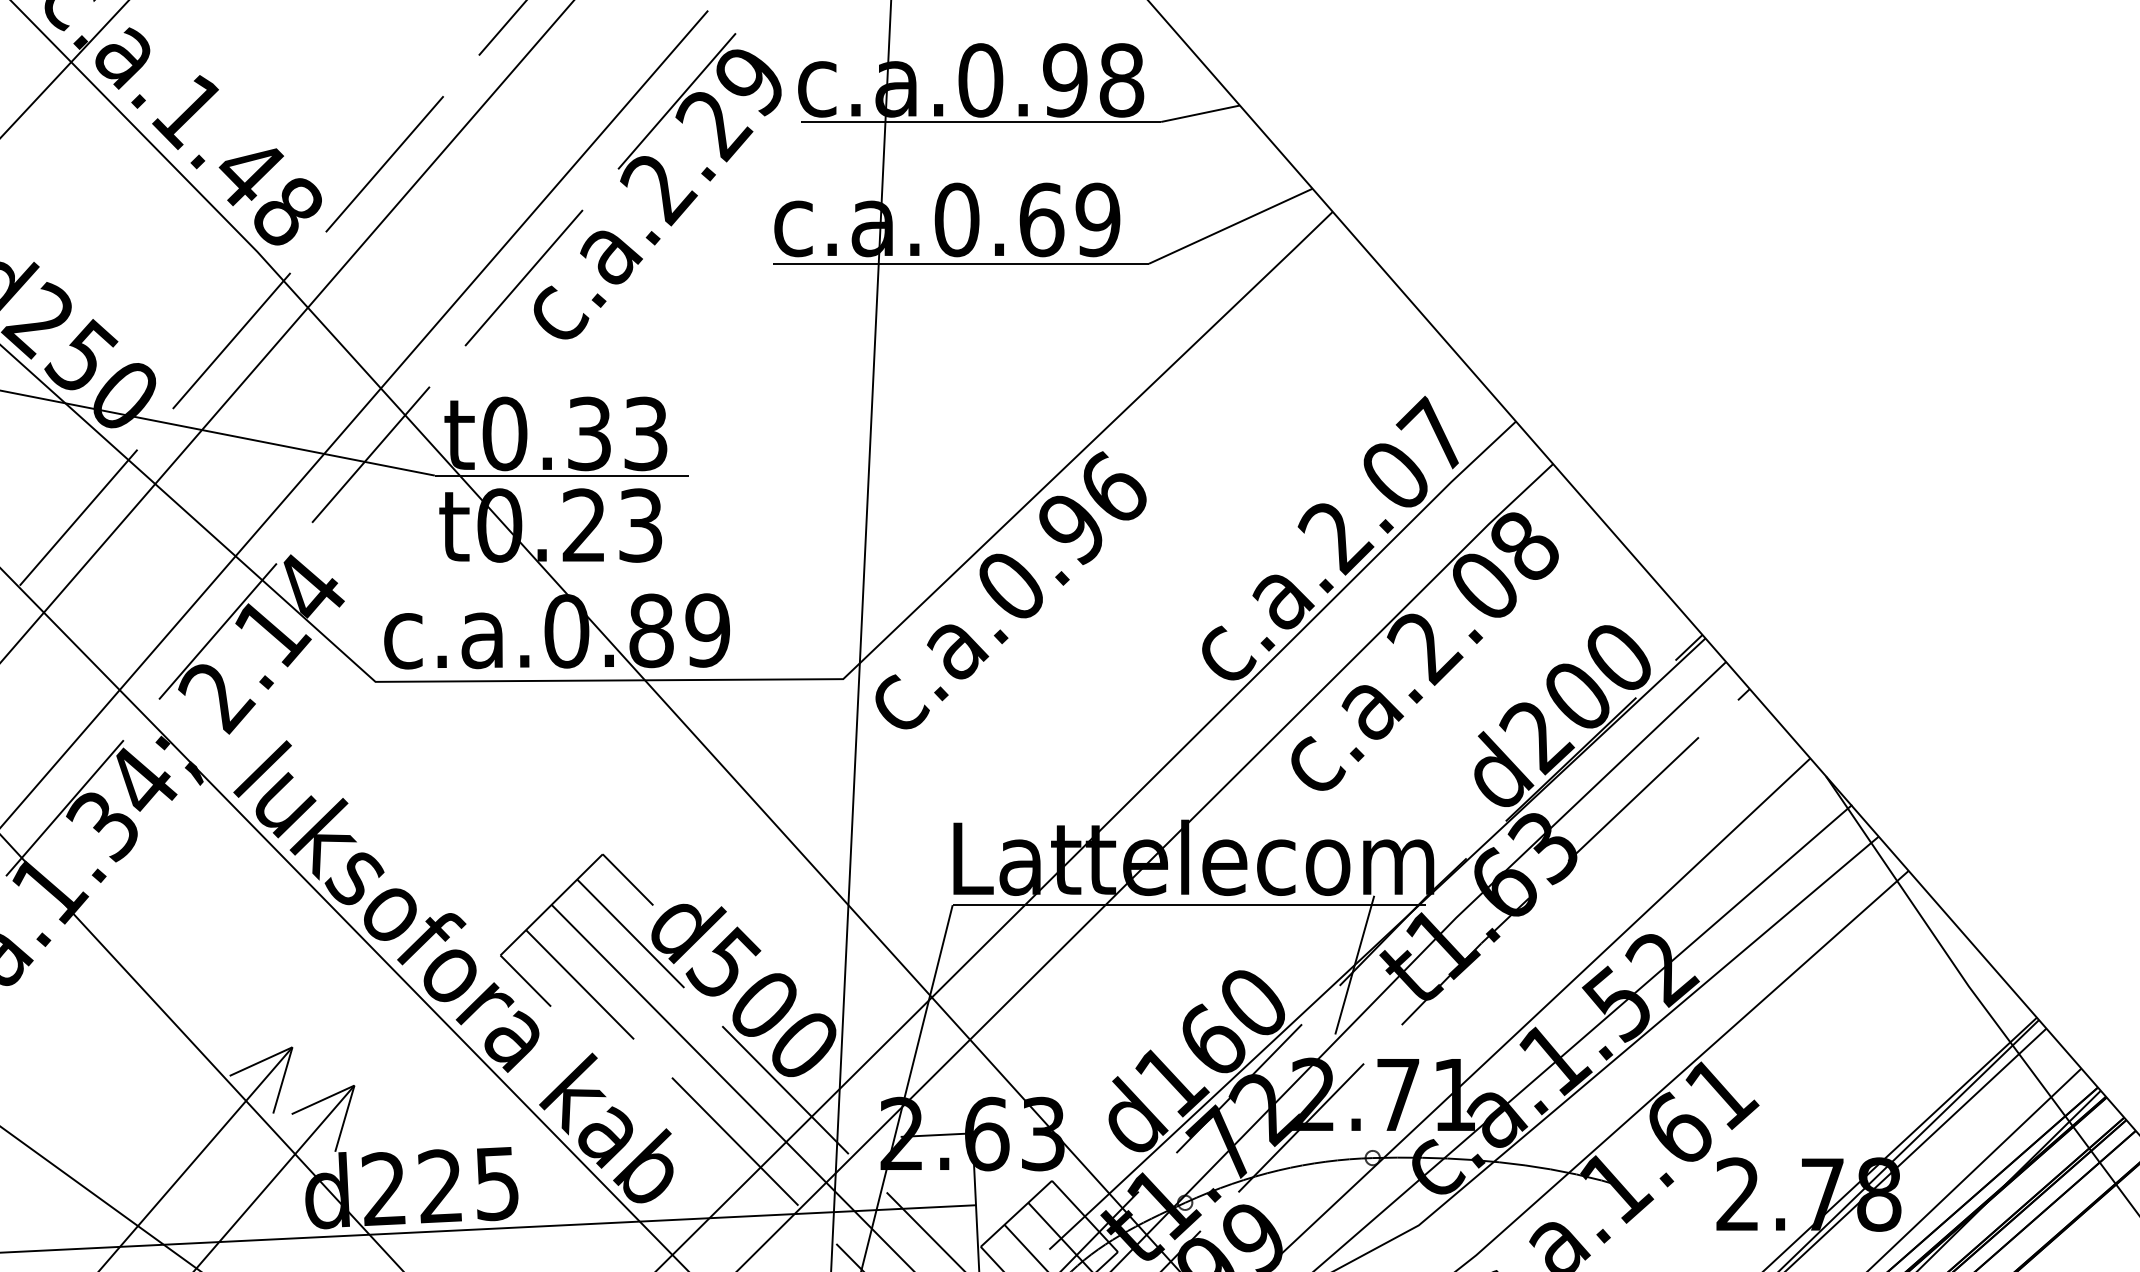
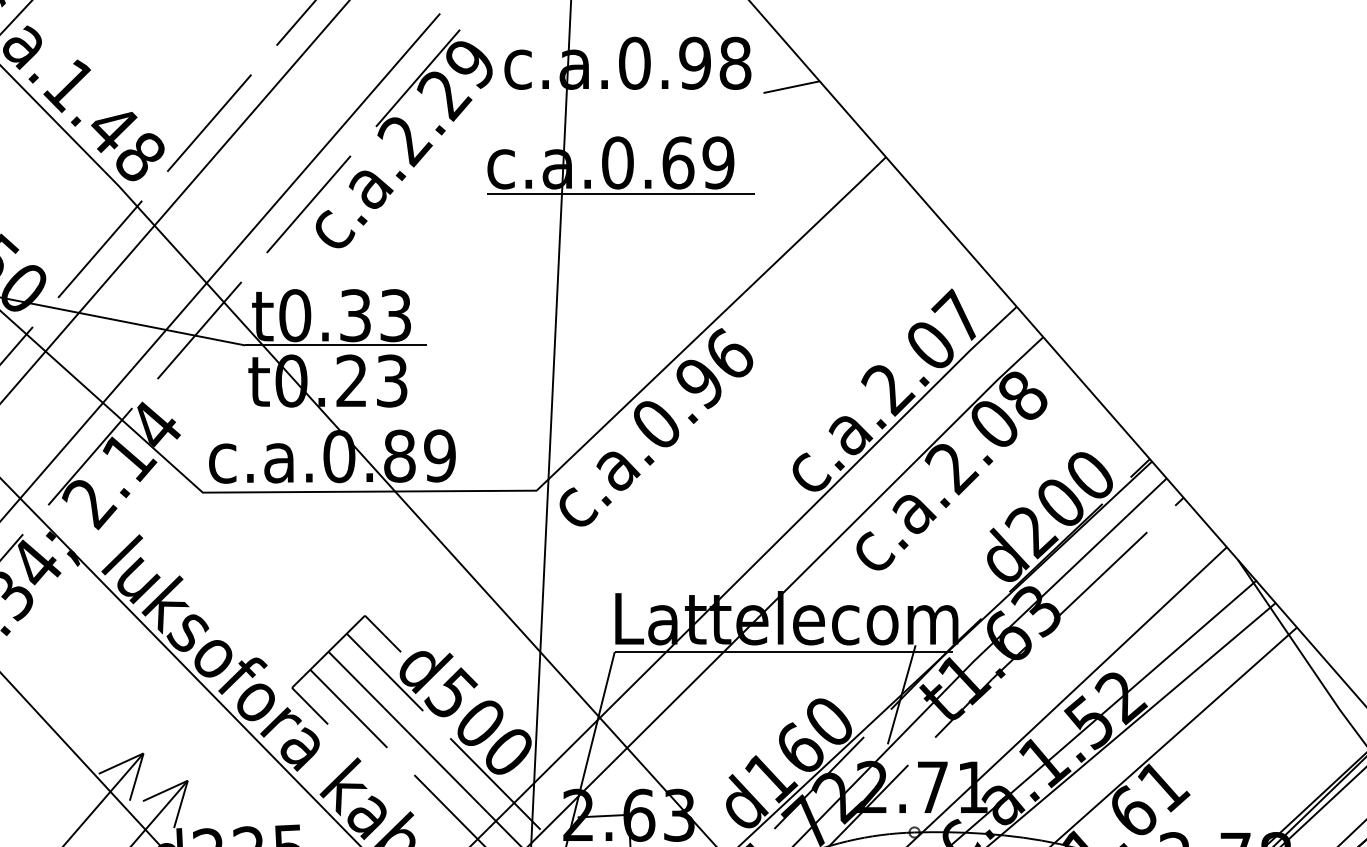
line: (981, 121) -> (635, 92), removed
line: (1230, 225) -> (813, 166), removed

